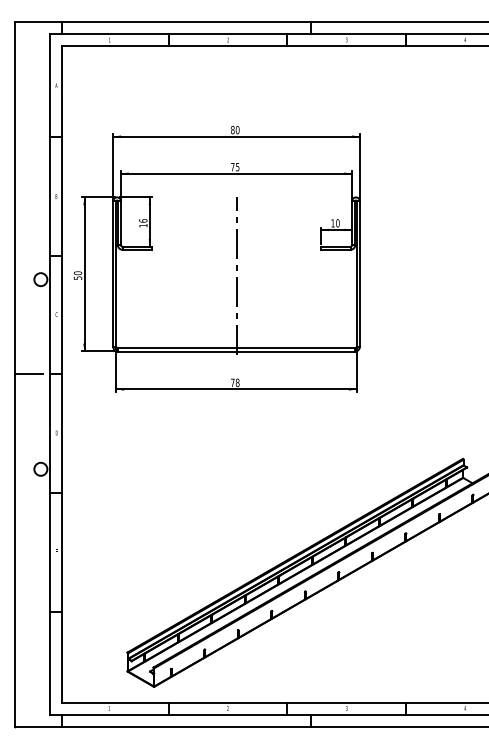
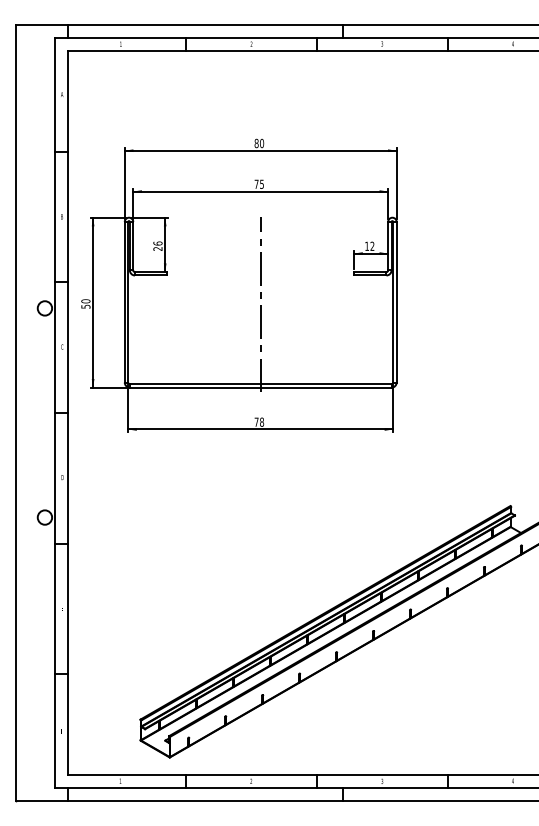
text: (337, 222) -> (372, 245), 10 -> 12
text: (142, 225) -> (157, 248), 16 -> 26
line: (28, 374) -> (31, 413), removed

